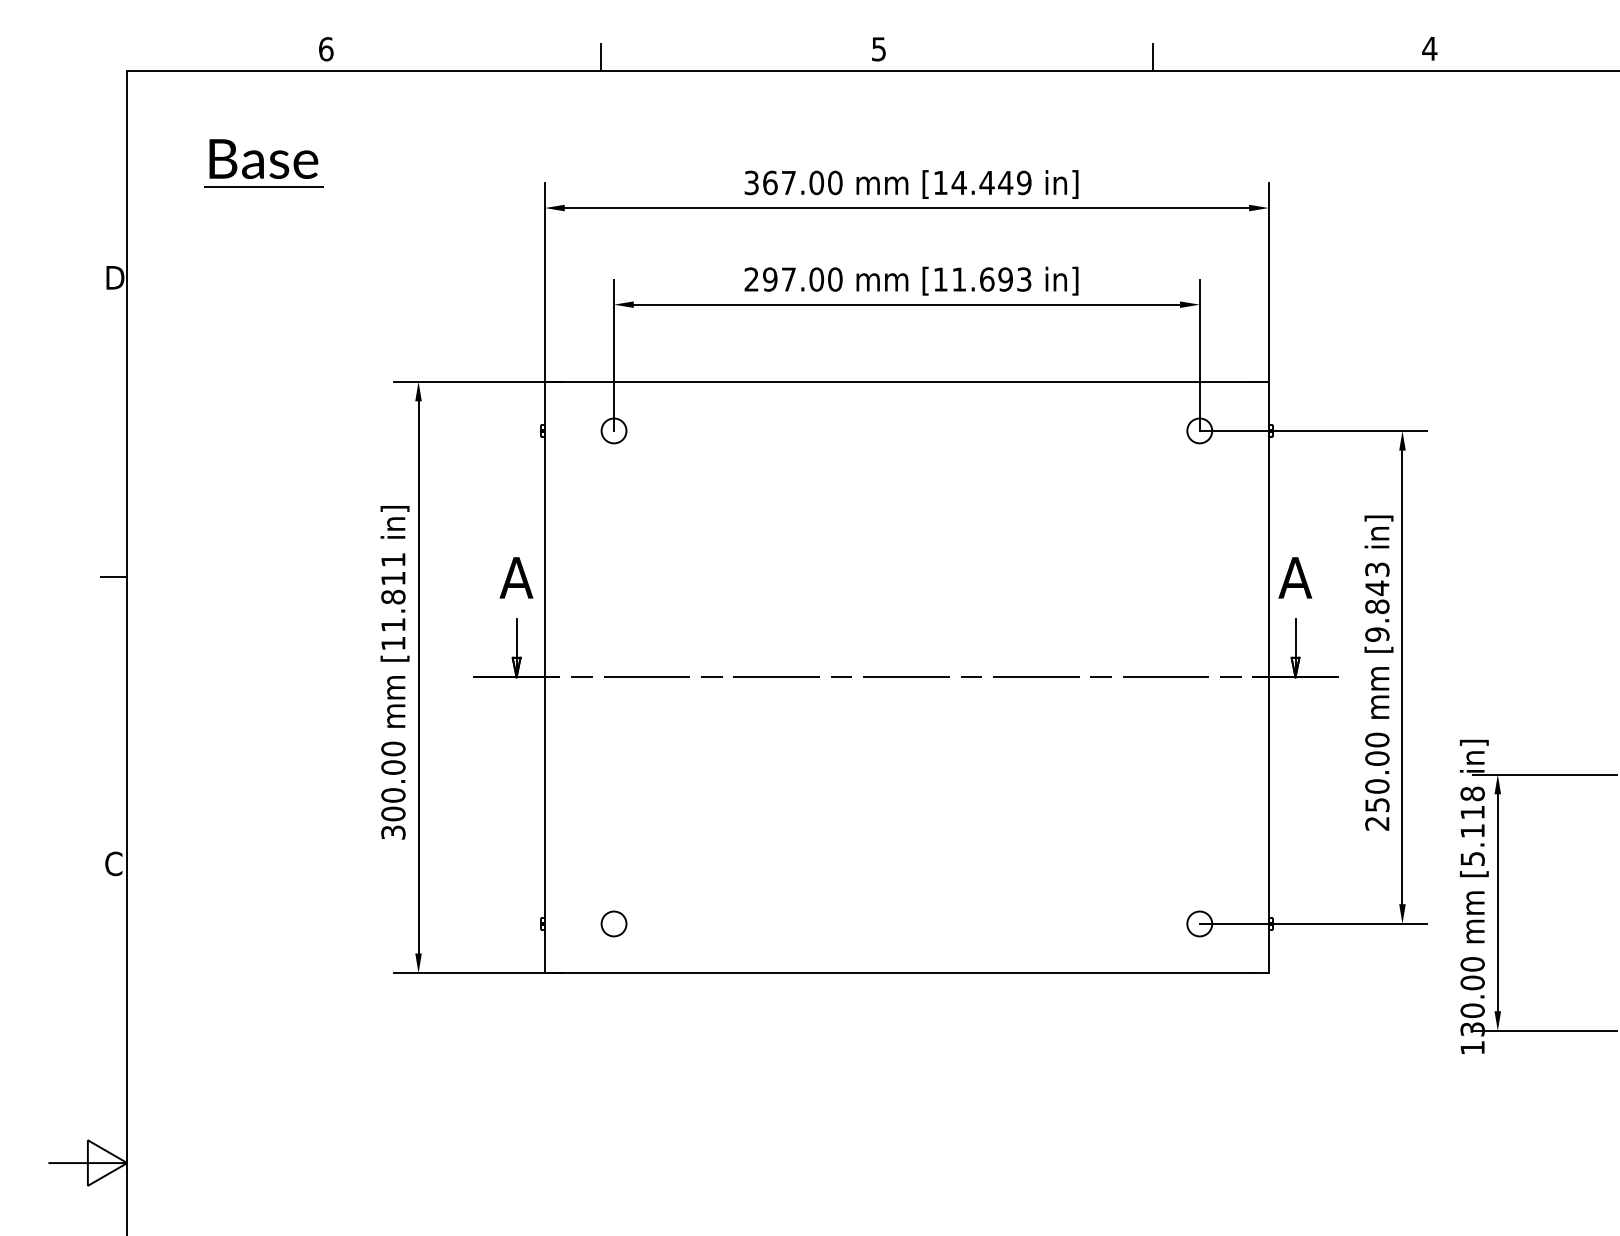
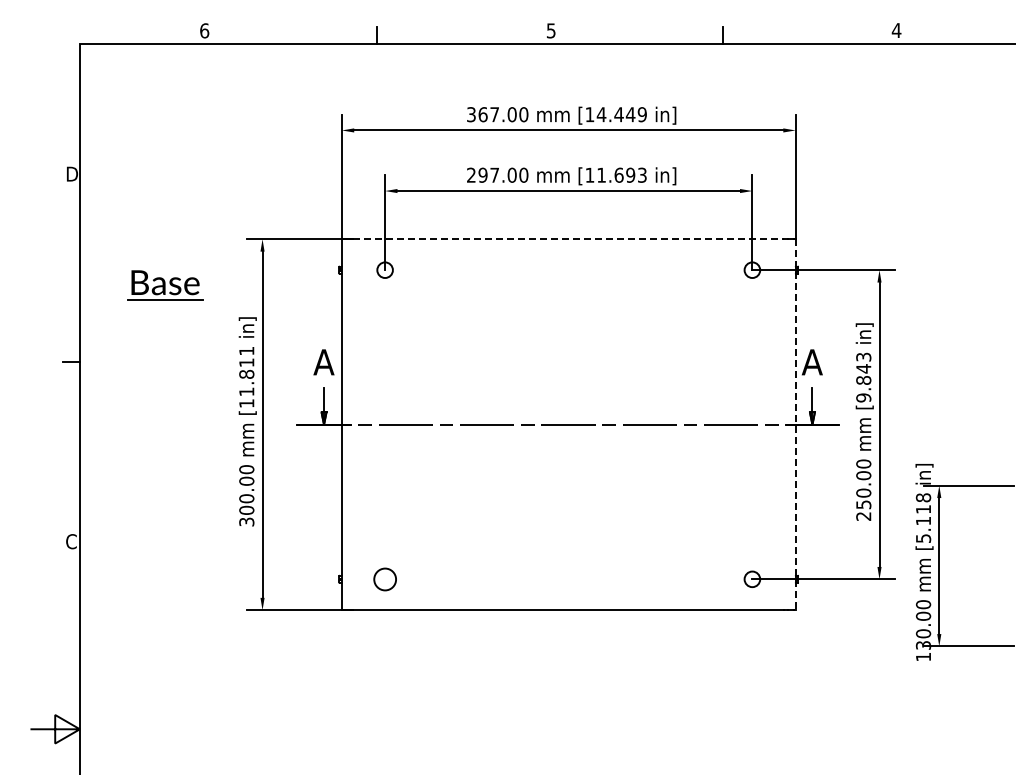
part: (263, 163) -> (165, 285), moved
line: (906, 381) -> (568, 239), solid -> dashed
line: (1268, 678) -> (795, 425), solid -> dashed
circle: (613, 922) -> (384, 578), size x1.4

